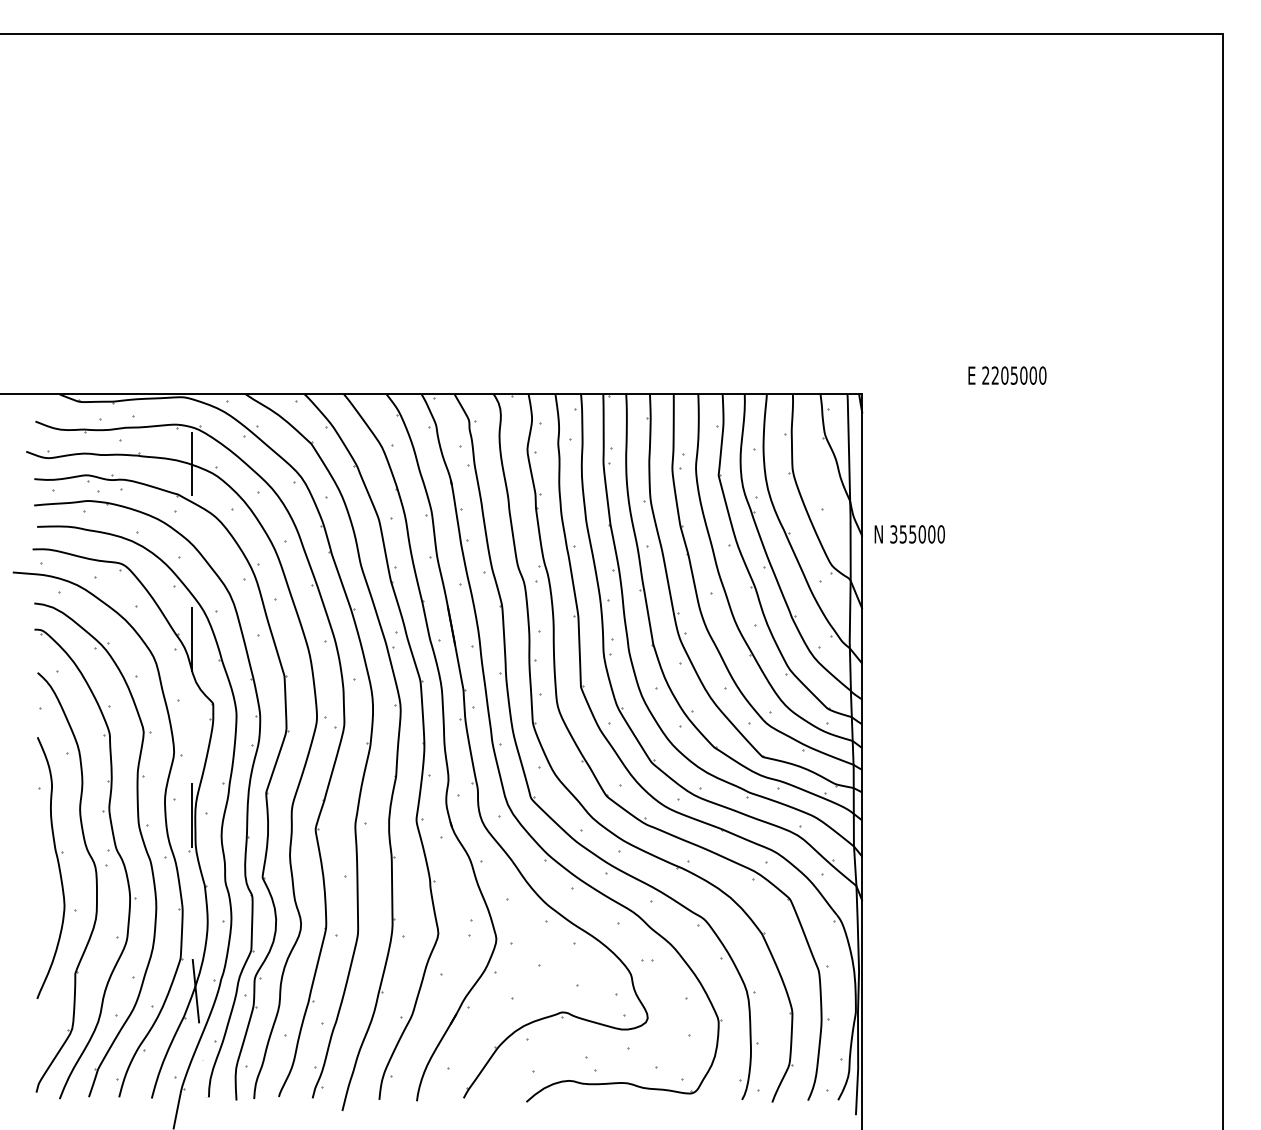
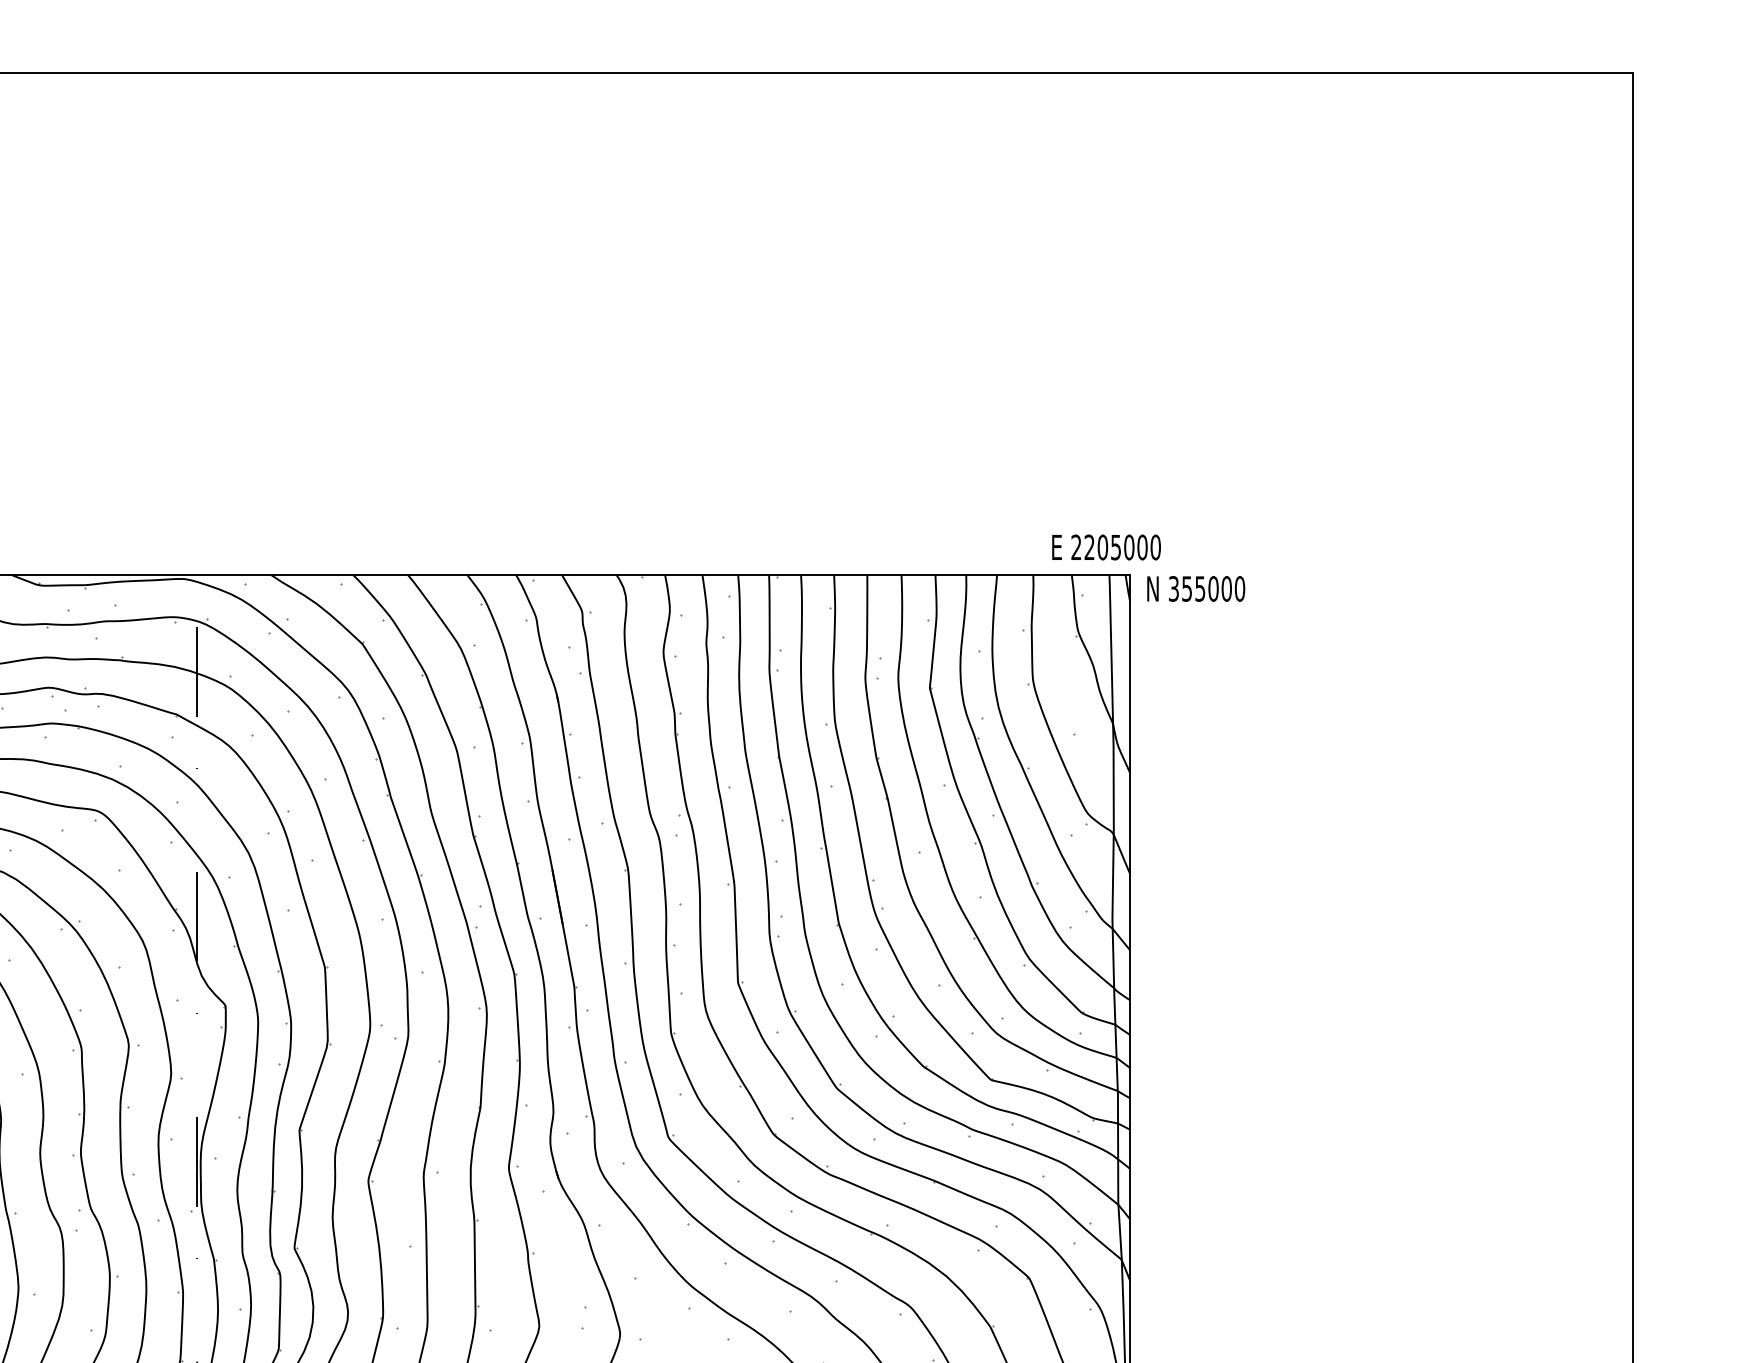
text: (1007, 375) -> (1106, 547), moved
text: (909, 534) -> (1195, 589), moved

